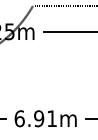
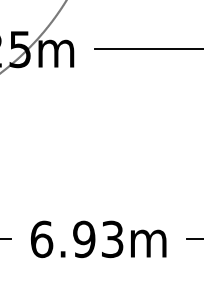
text: (51, 118) -> (111, 238), 6.91m -> 6.93m

